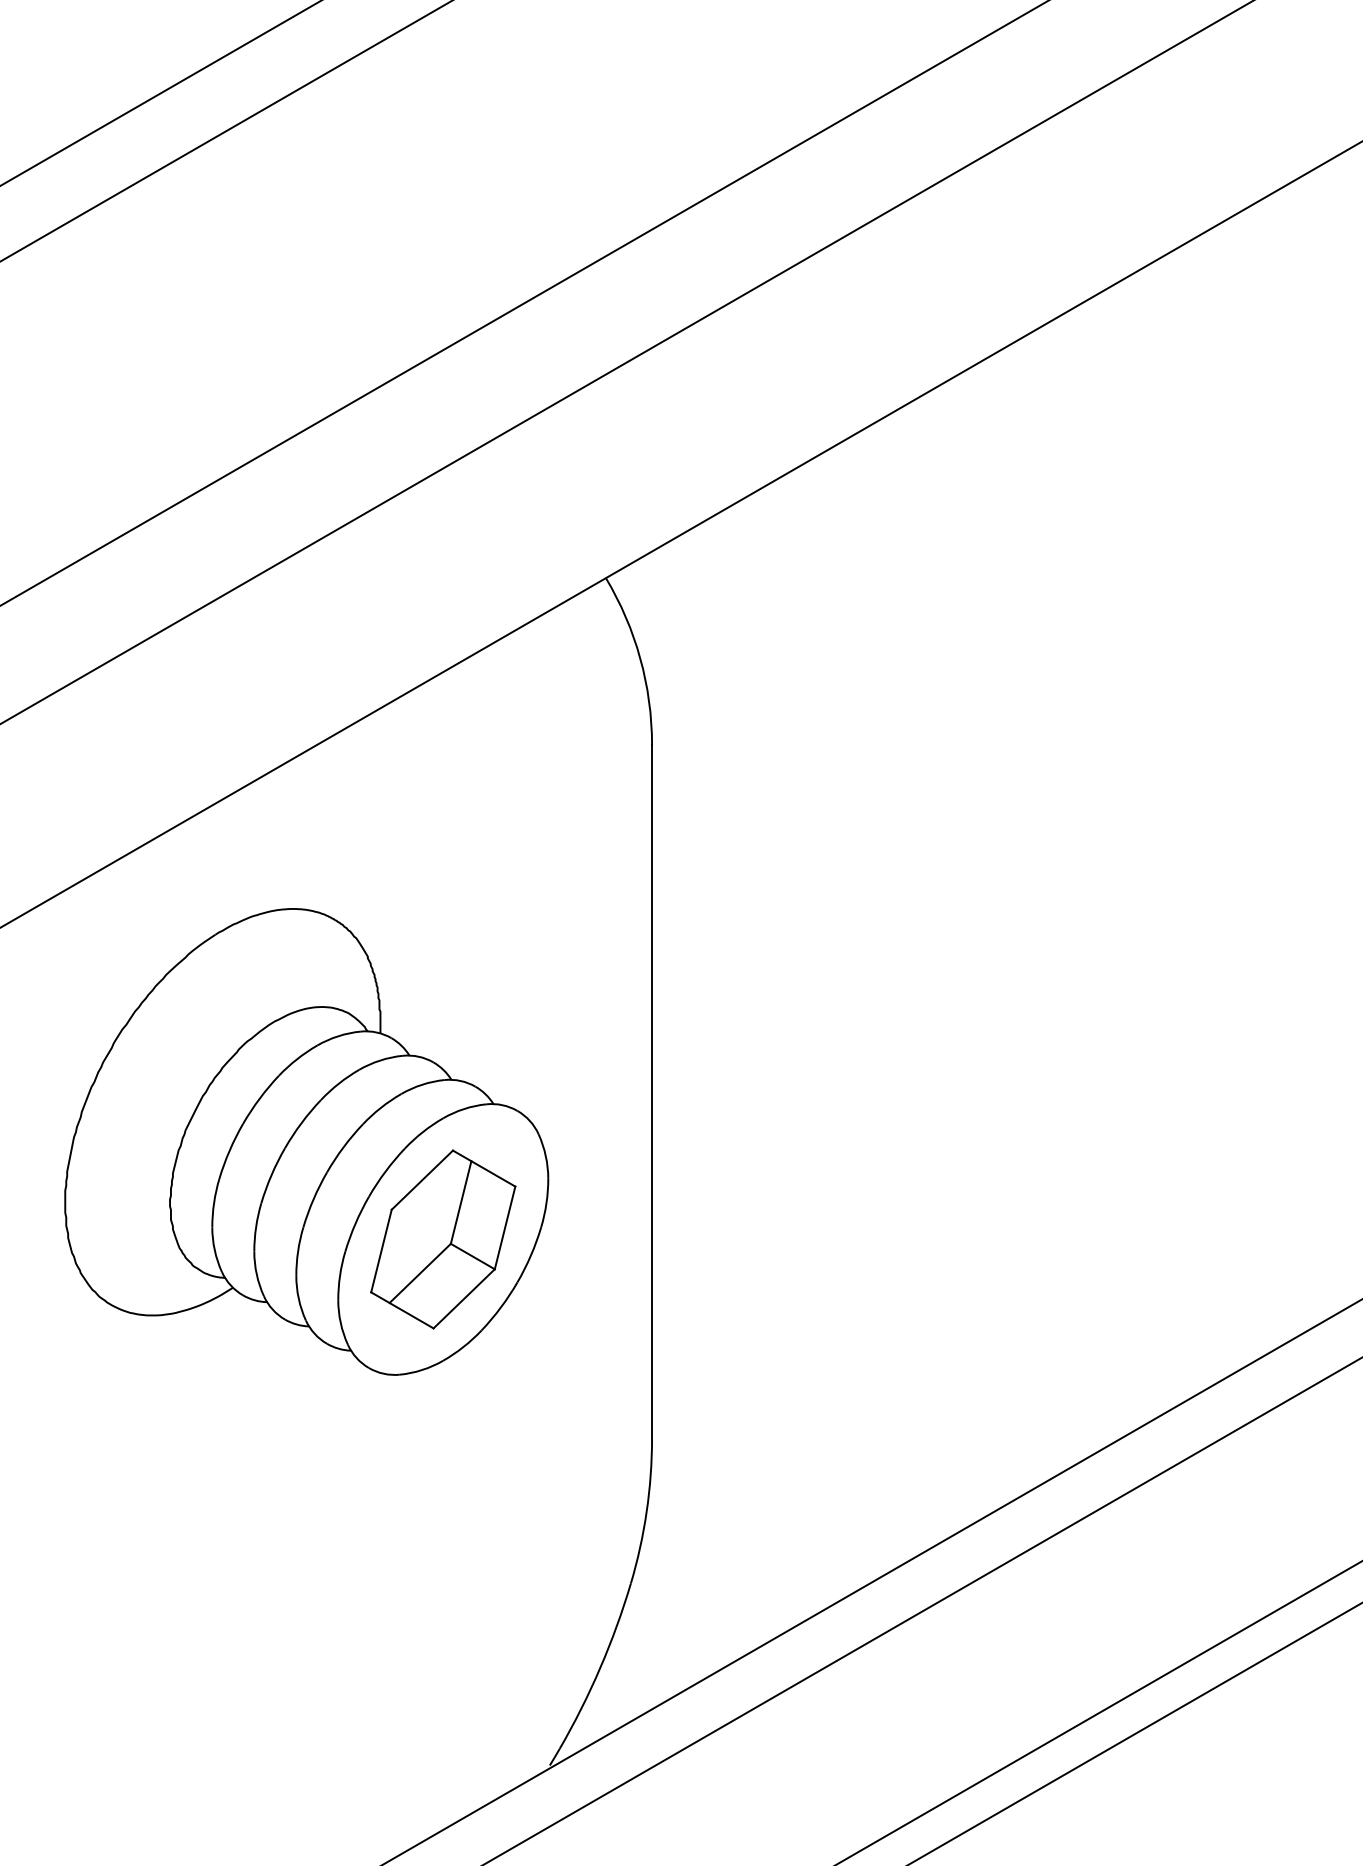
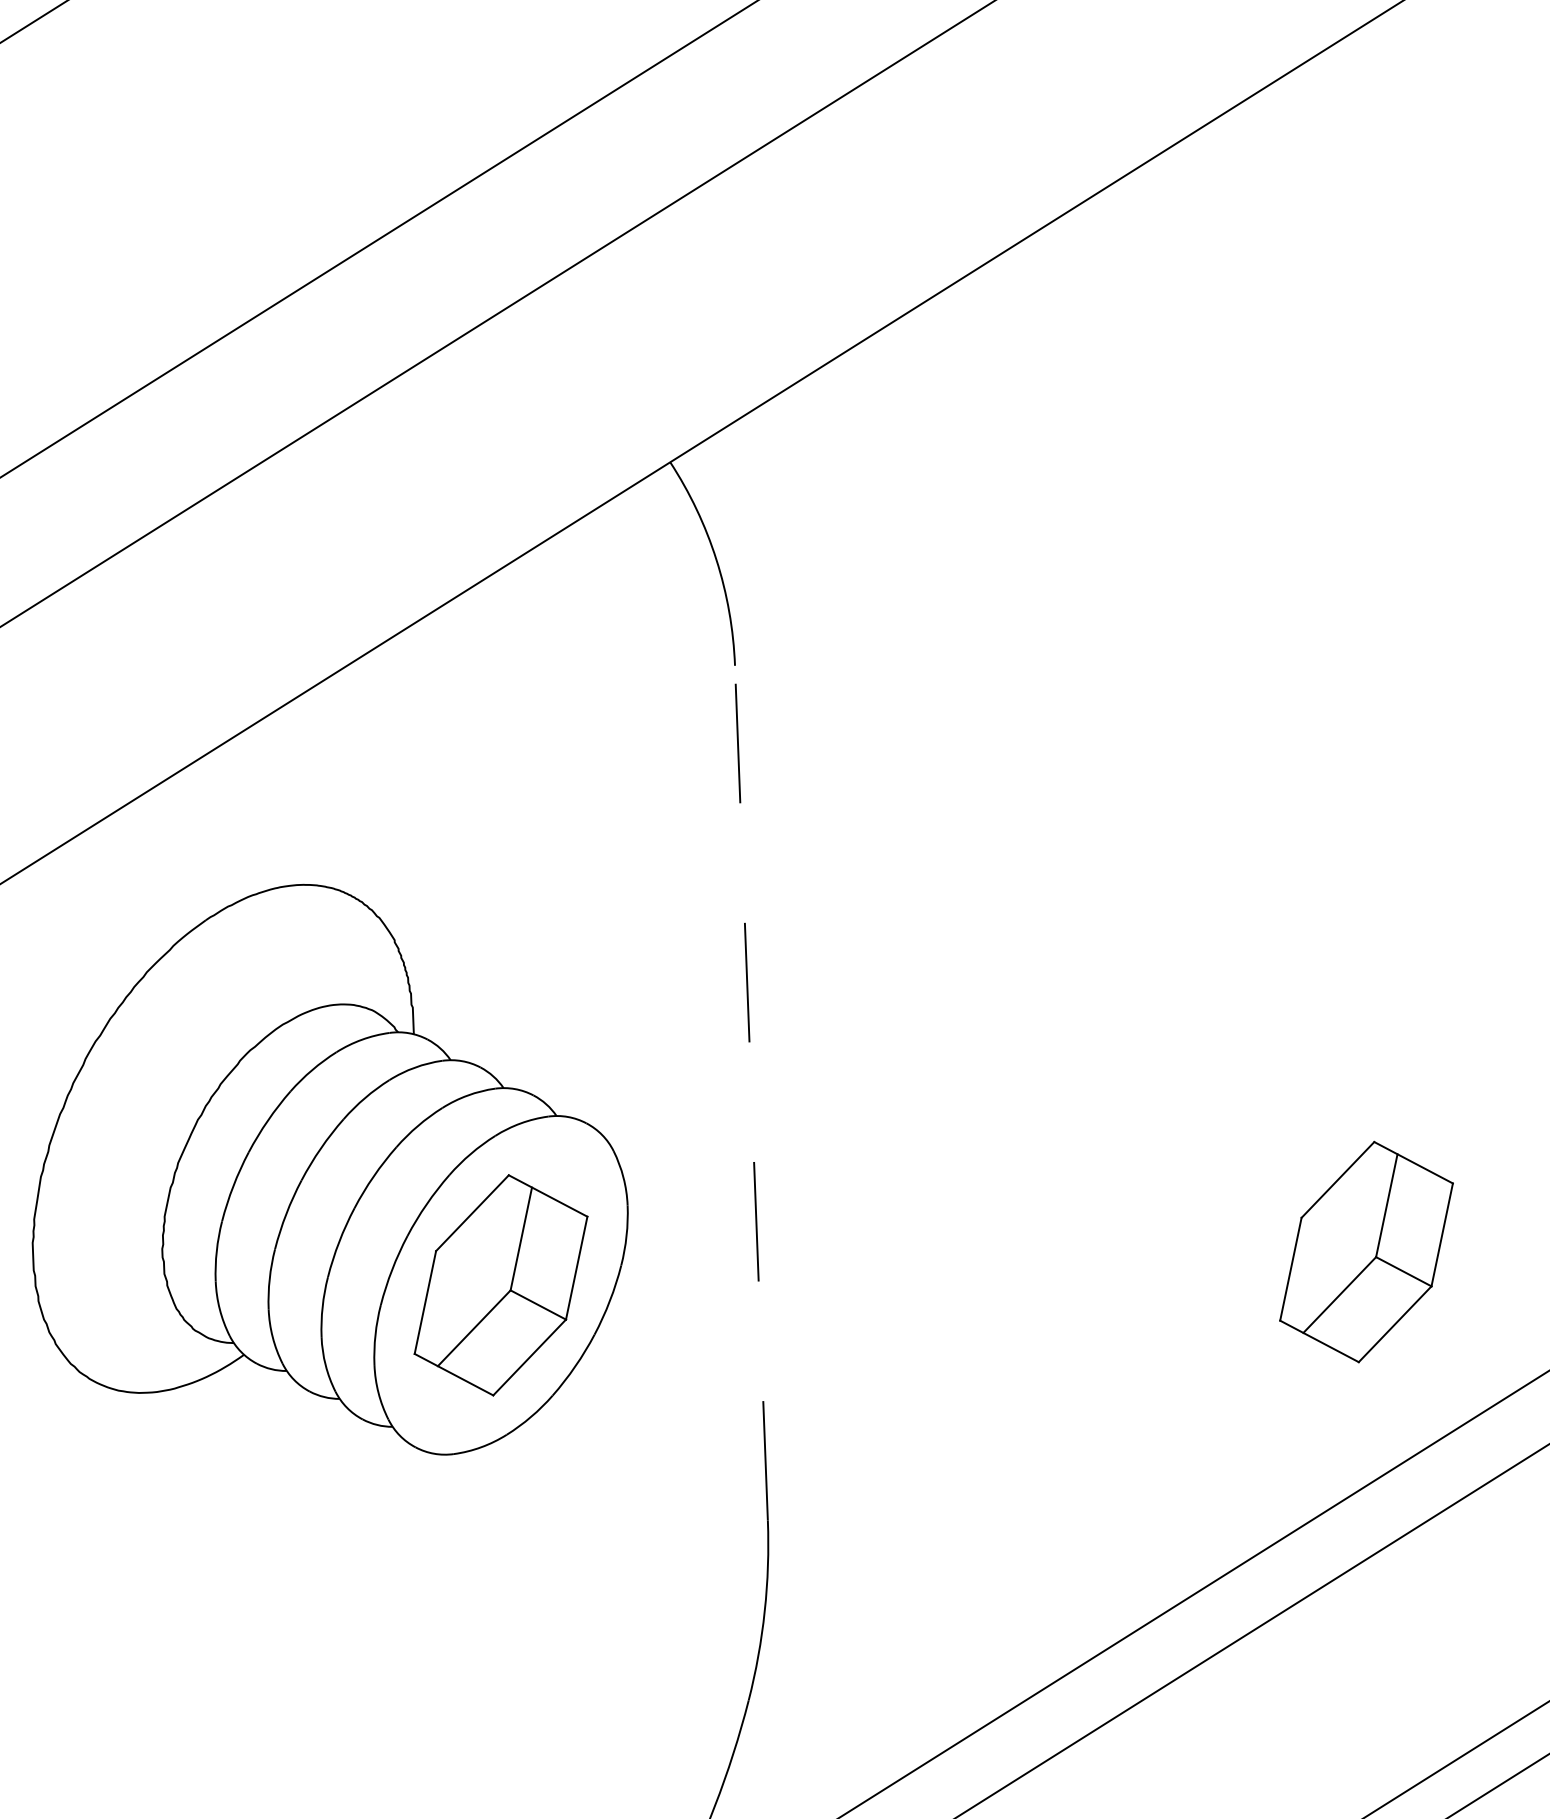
line: (652, 1091) -> (751, 1092), solid -> dashed
part: (1145, 1239) -> (1366, 1252), added

